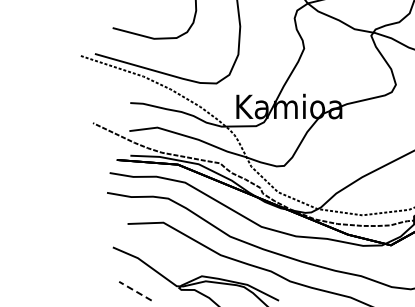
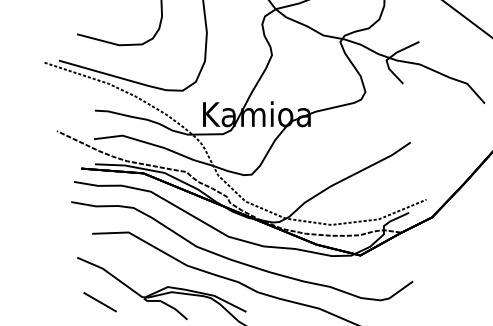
line: (134, 290) -> (99, 301), dashed -> solid

